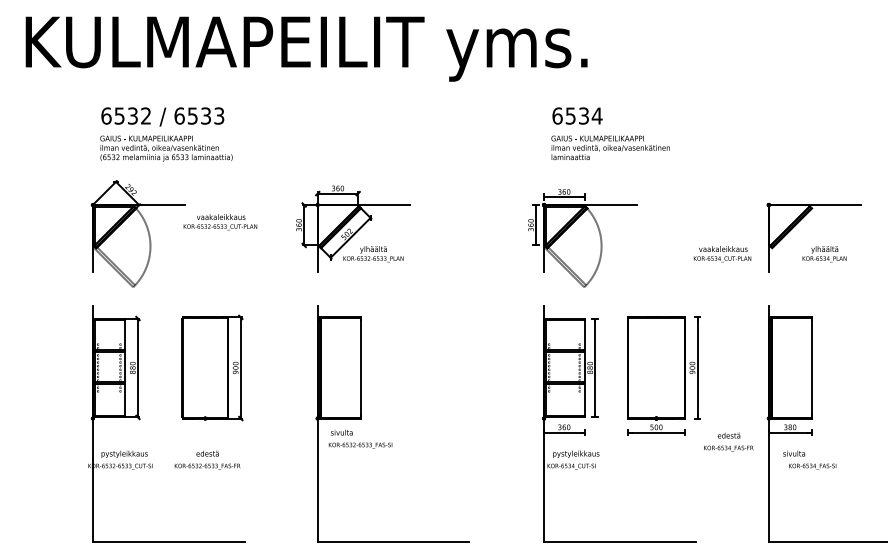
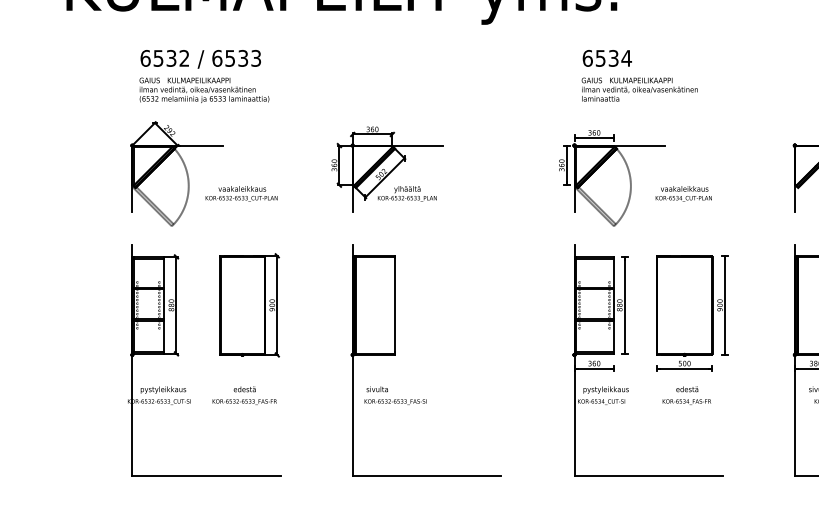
text: (220, 222) -> (241, 194), moved
text: (722, 254) -> (683, 194), moved
text: (360, 438) -> (395, 395), moved
text: (728, 441) -> (686, 395), moved

